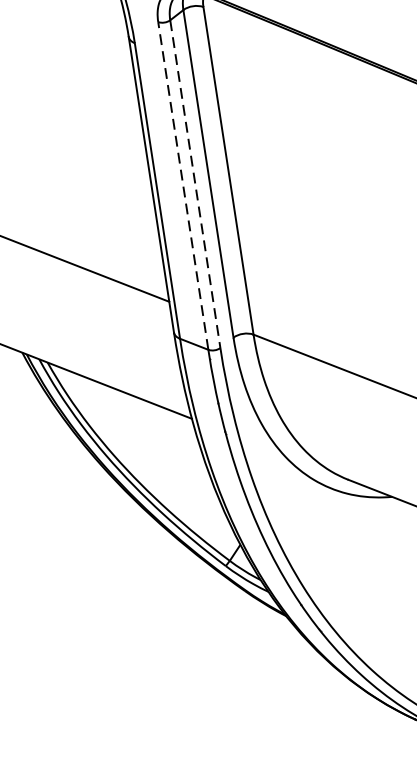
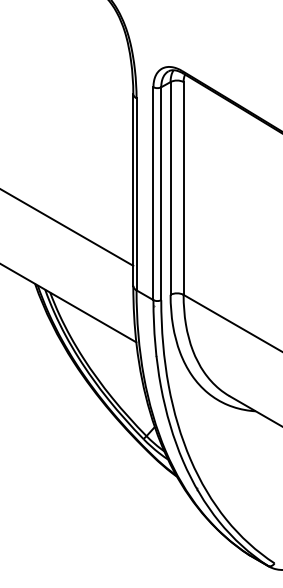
line: (183, 185) -> (153, 193), dashed -> solid
line: (195, 185) -> (161, 194), dashed -> solid

